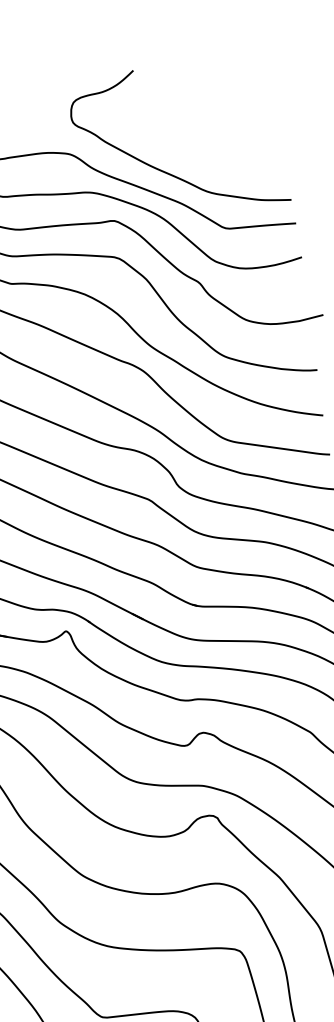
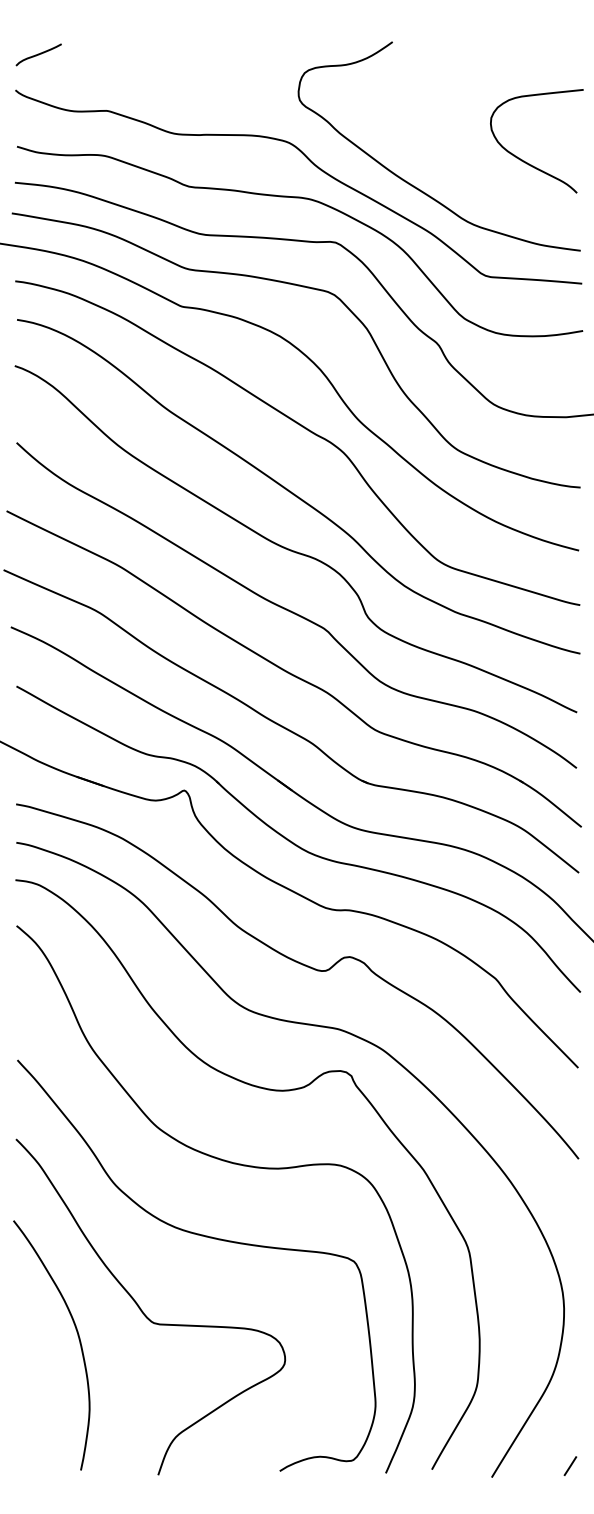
curve: (241, 141) -> (524, 160), added

